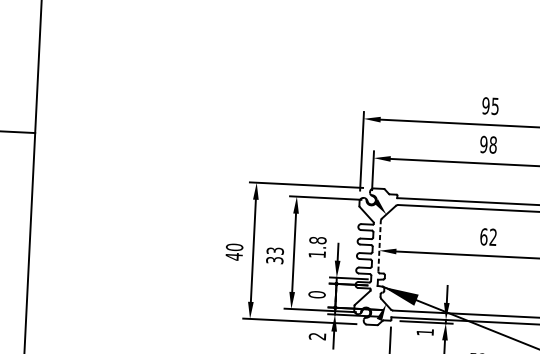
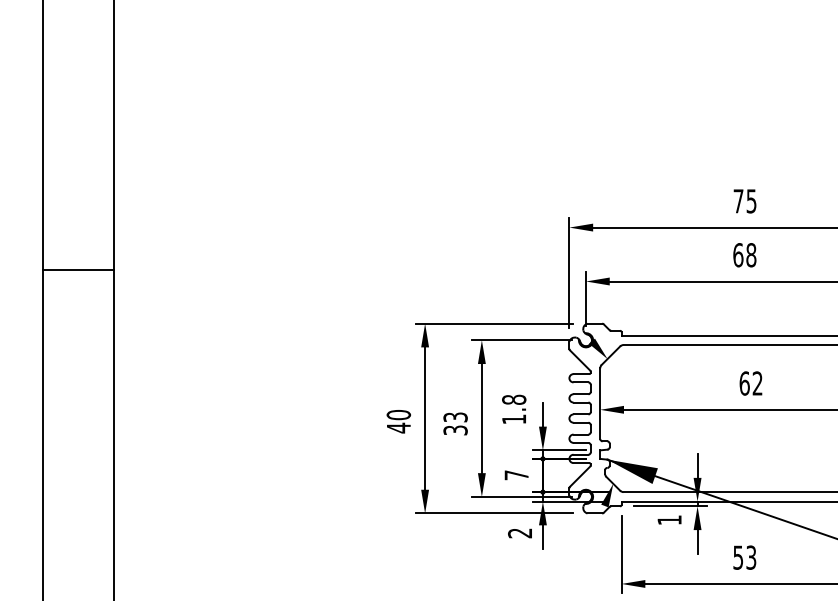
text: (485, 106) -> (738, 201), 95 -> 75
text: (484, 144) -> (738, 255), 98 -> 68
line: (379, 246) -> (600, 403), dashed -> solid
text: (316, 294) -> (516, 475), 0 -> 7

